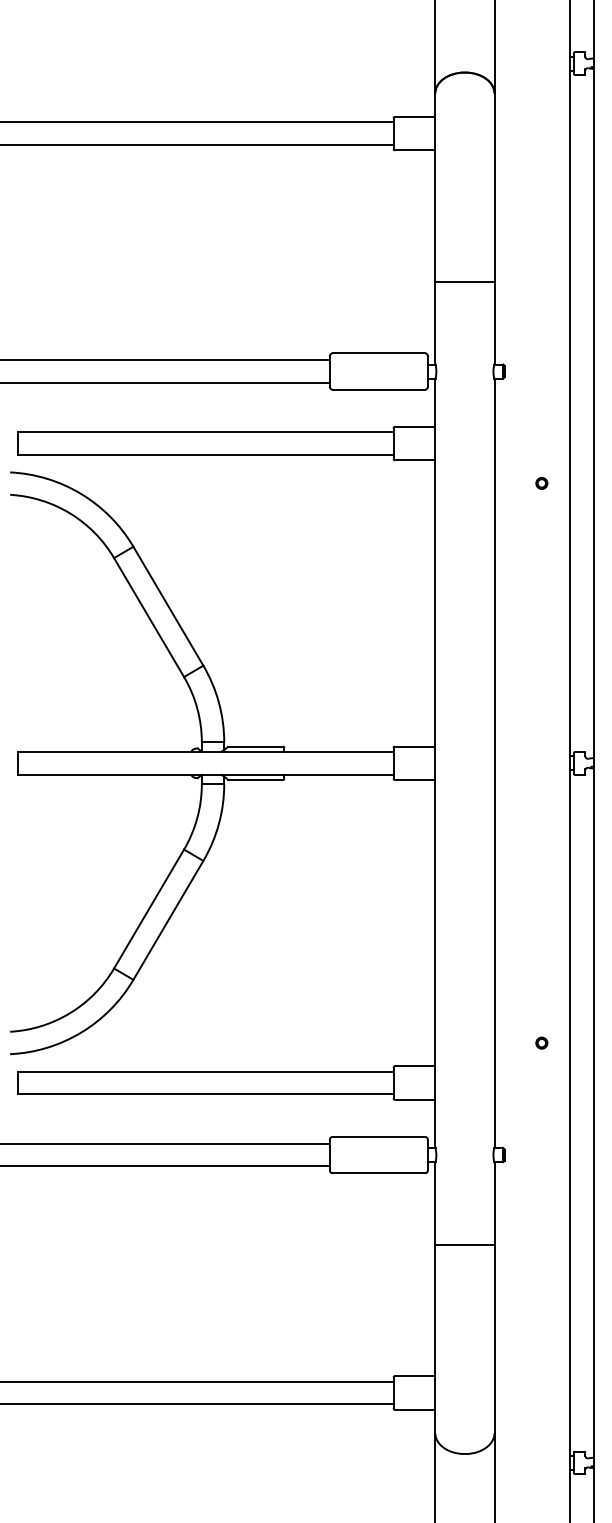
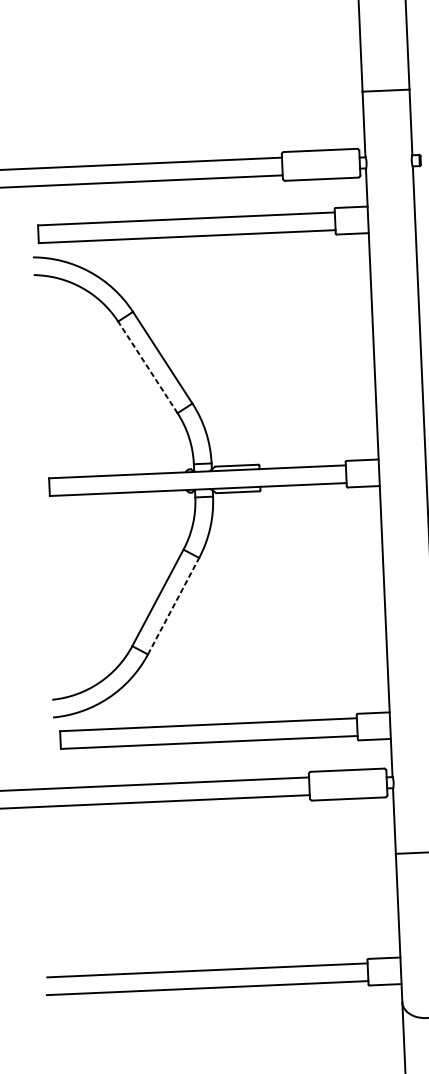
line: (149, 617) -> (148, 367), solid -> dashed
line: (168, 920) -> (173, 606), solid -> dashed

